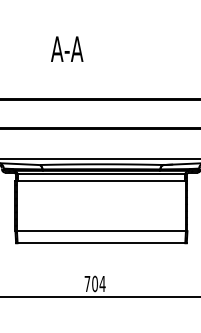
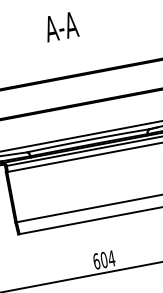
text: (67, 48) -> (61, 26), moved
text: (87, 283) -> (96, 260), 704 -> 604

